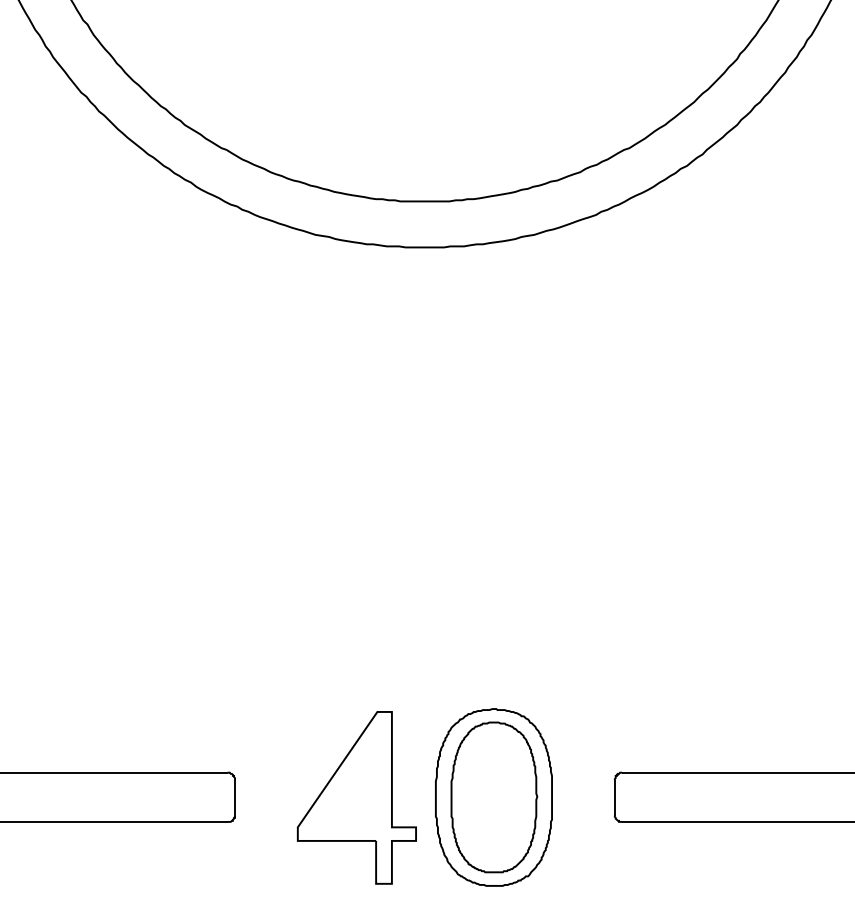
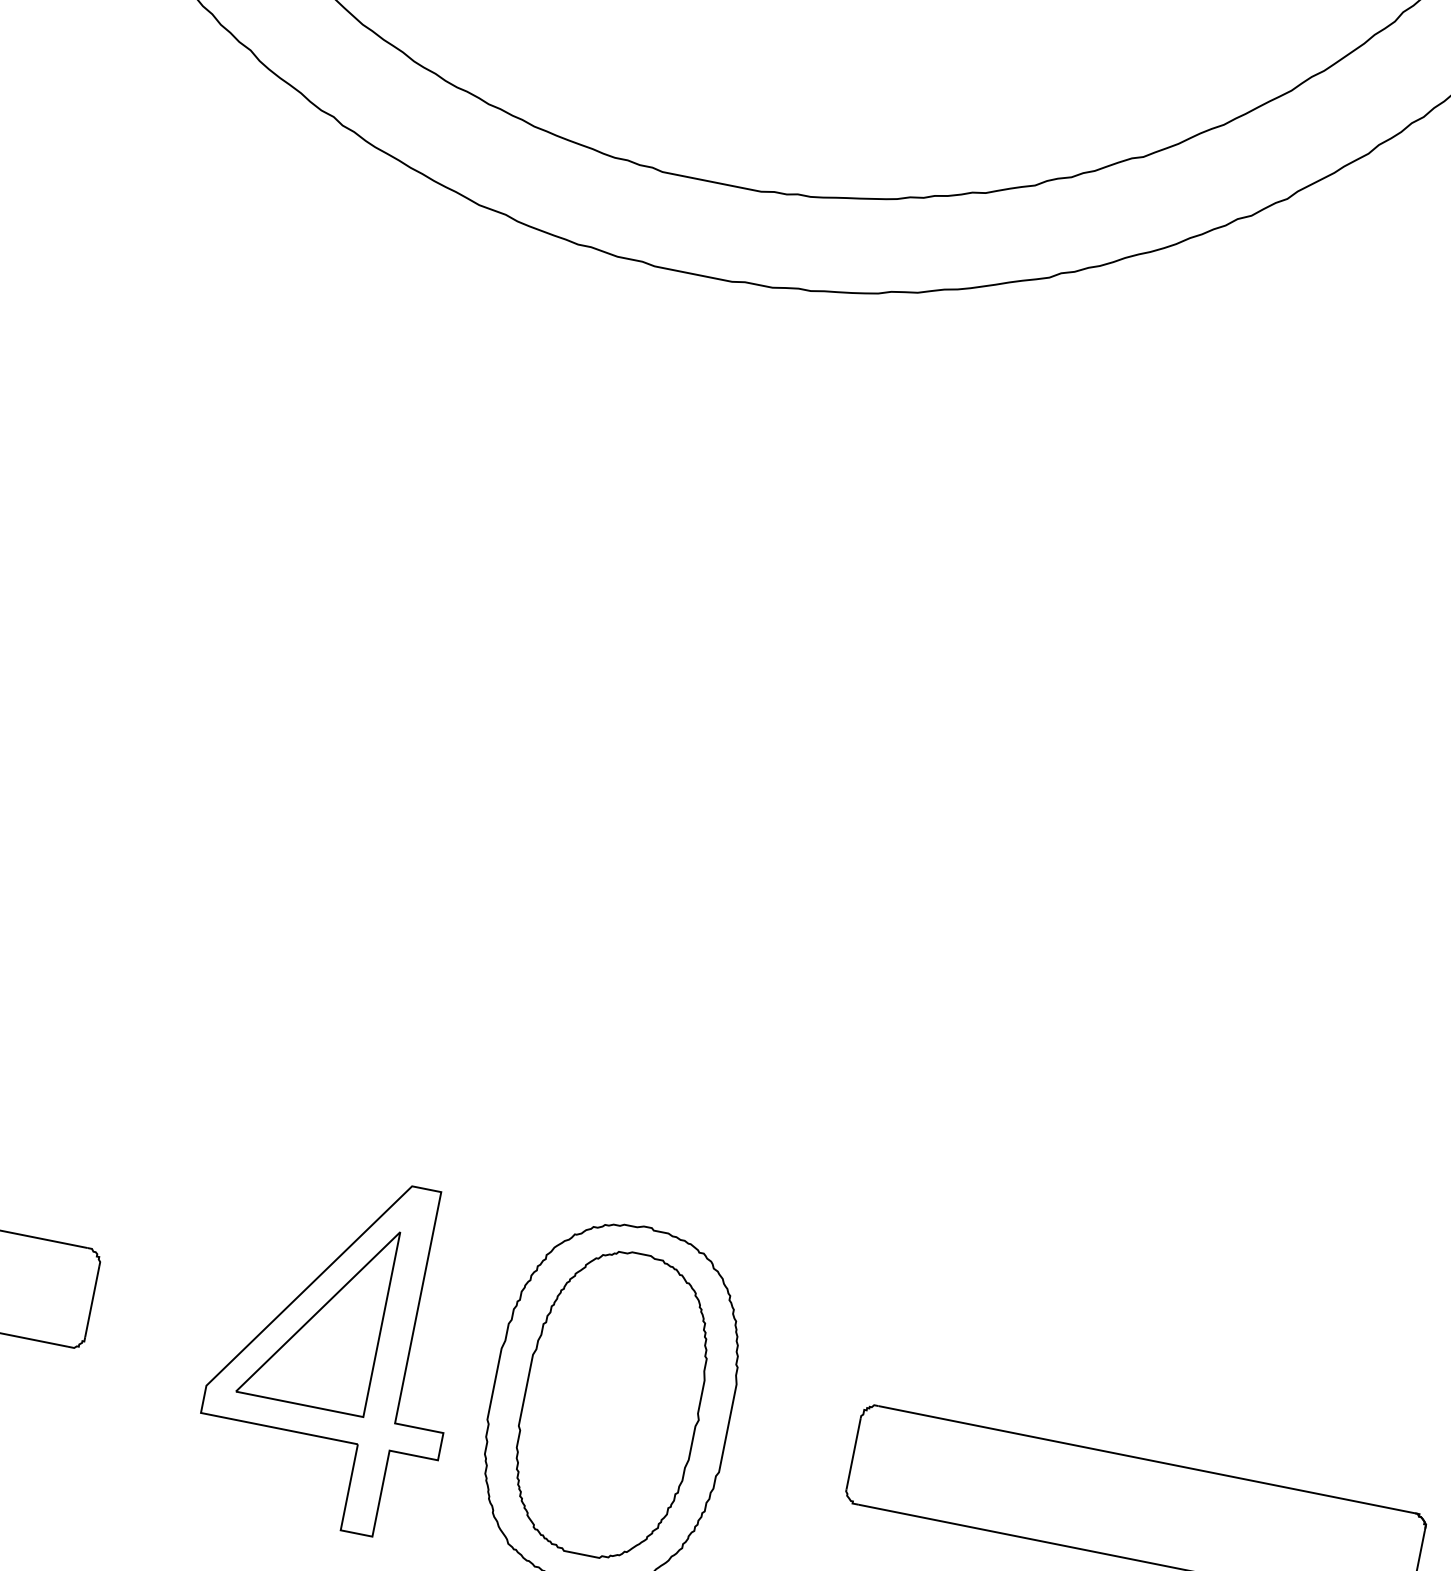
part: (344, 781) -> (318, 1312), added

